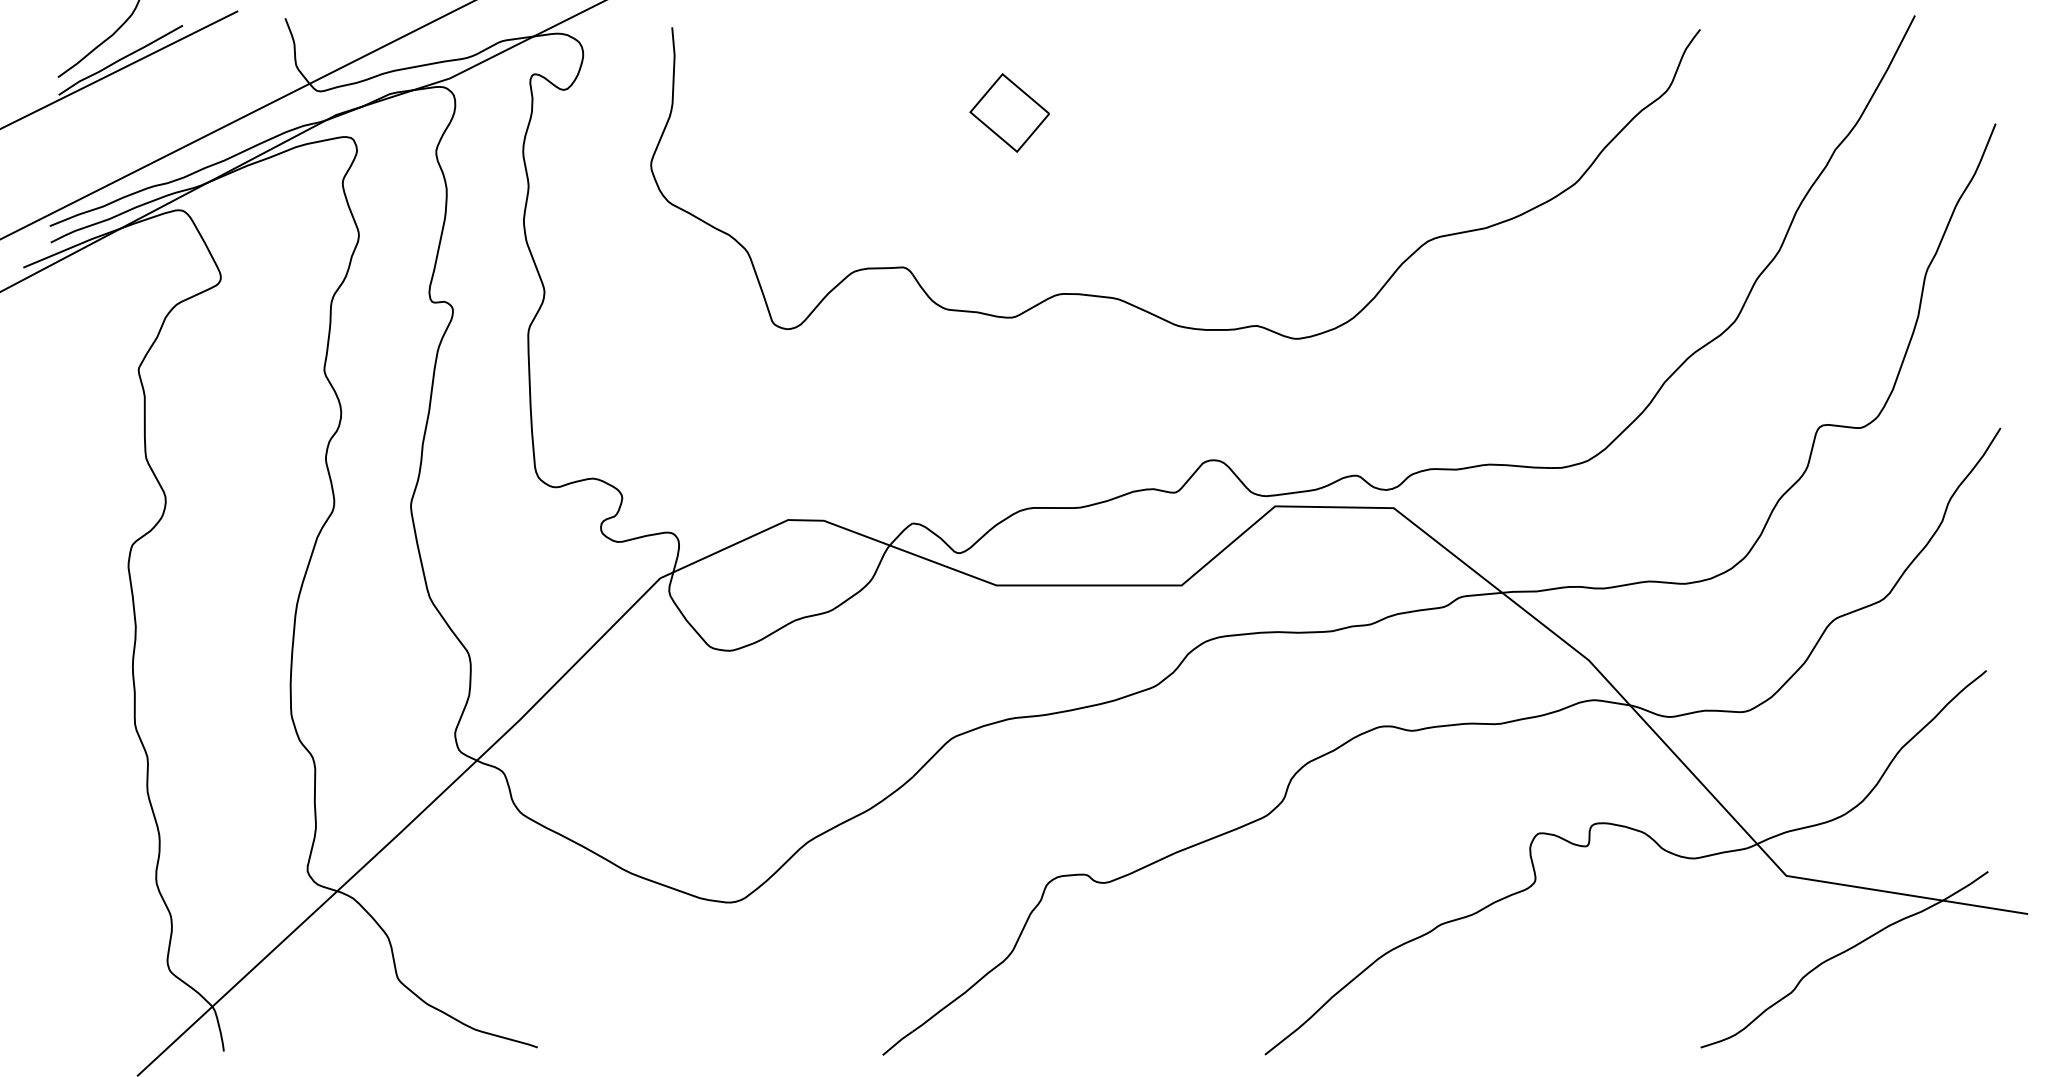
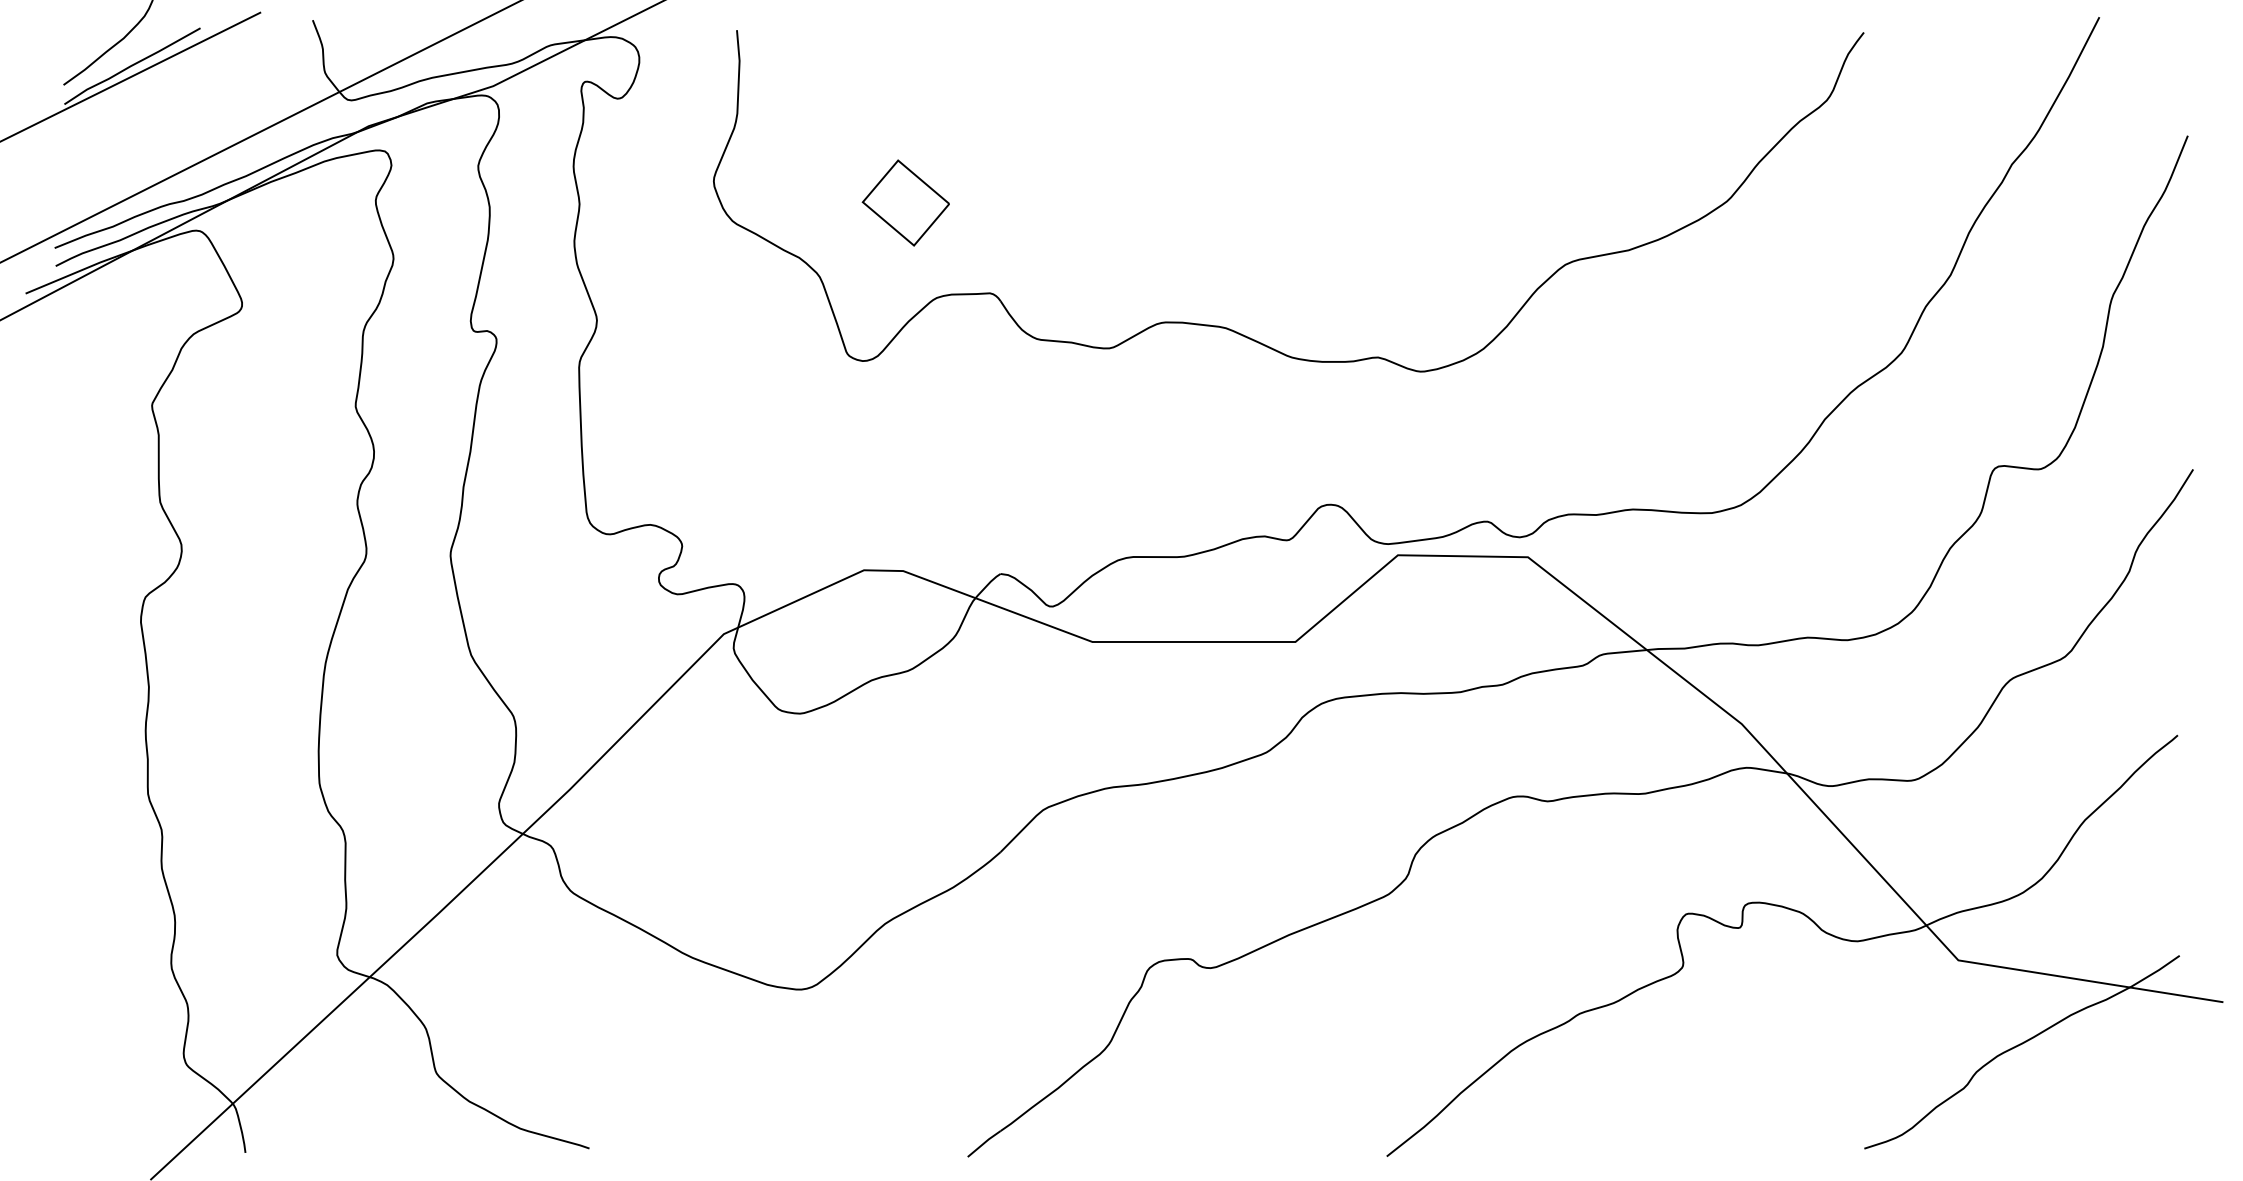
part: (1009, 112) -> (905, 202), moved

